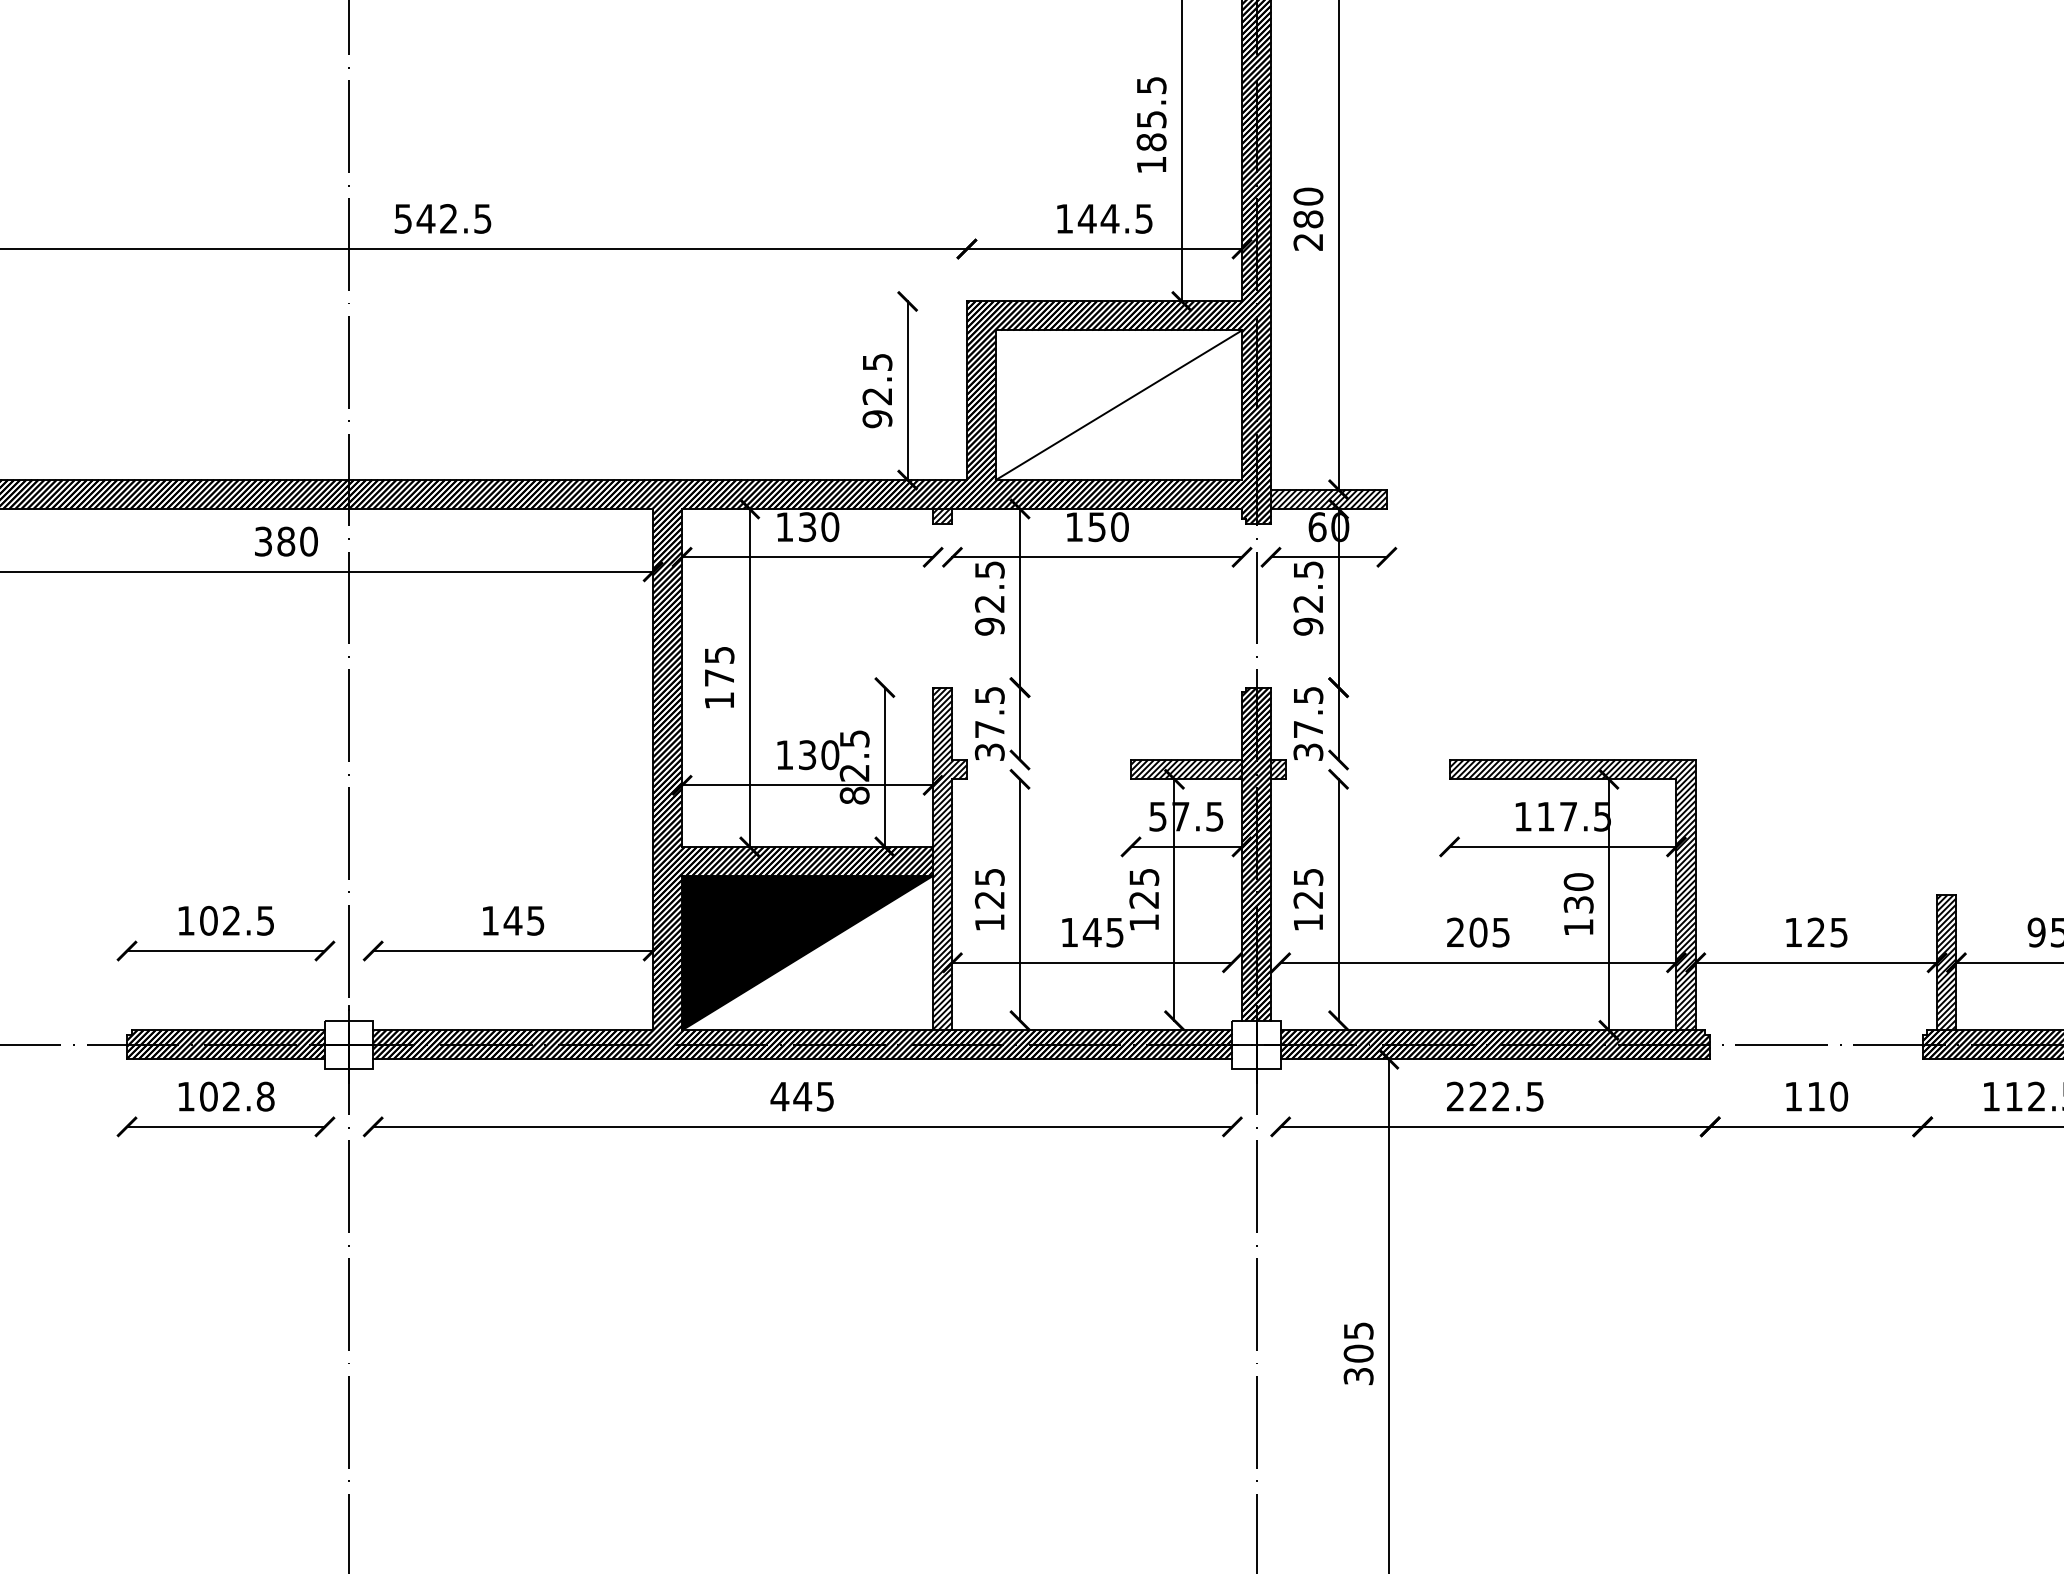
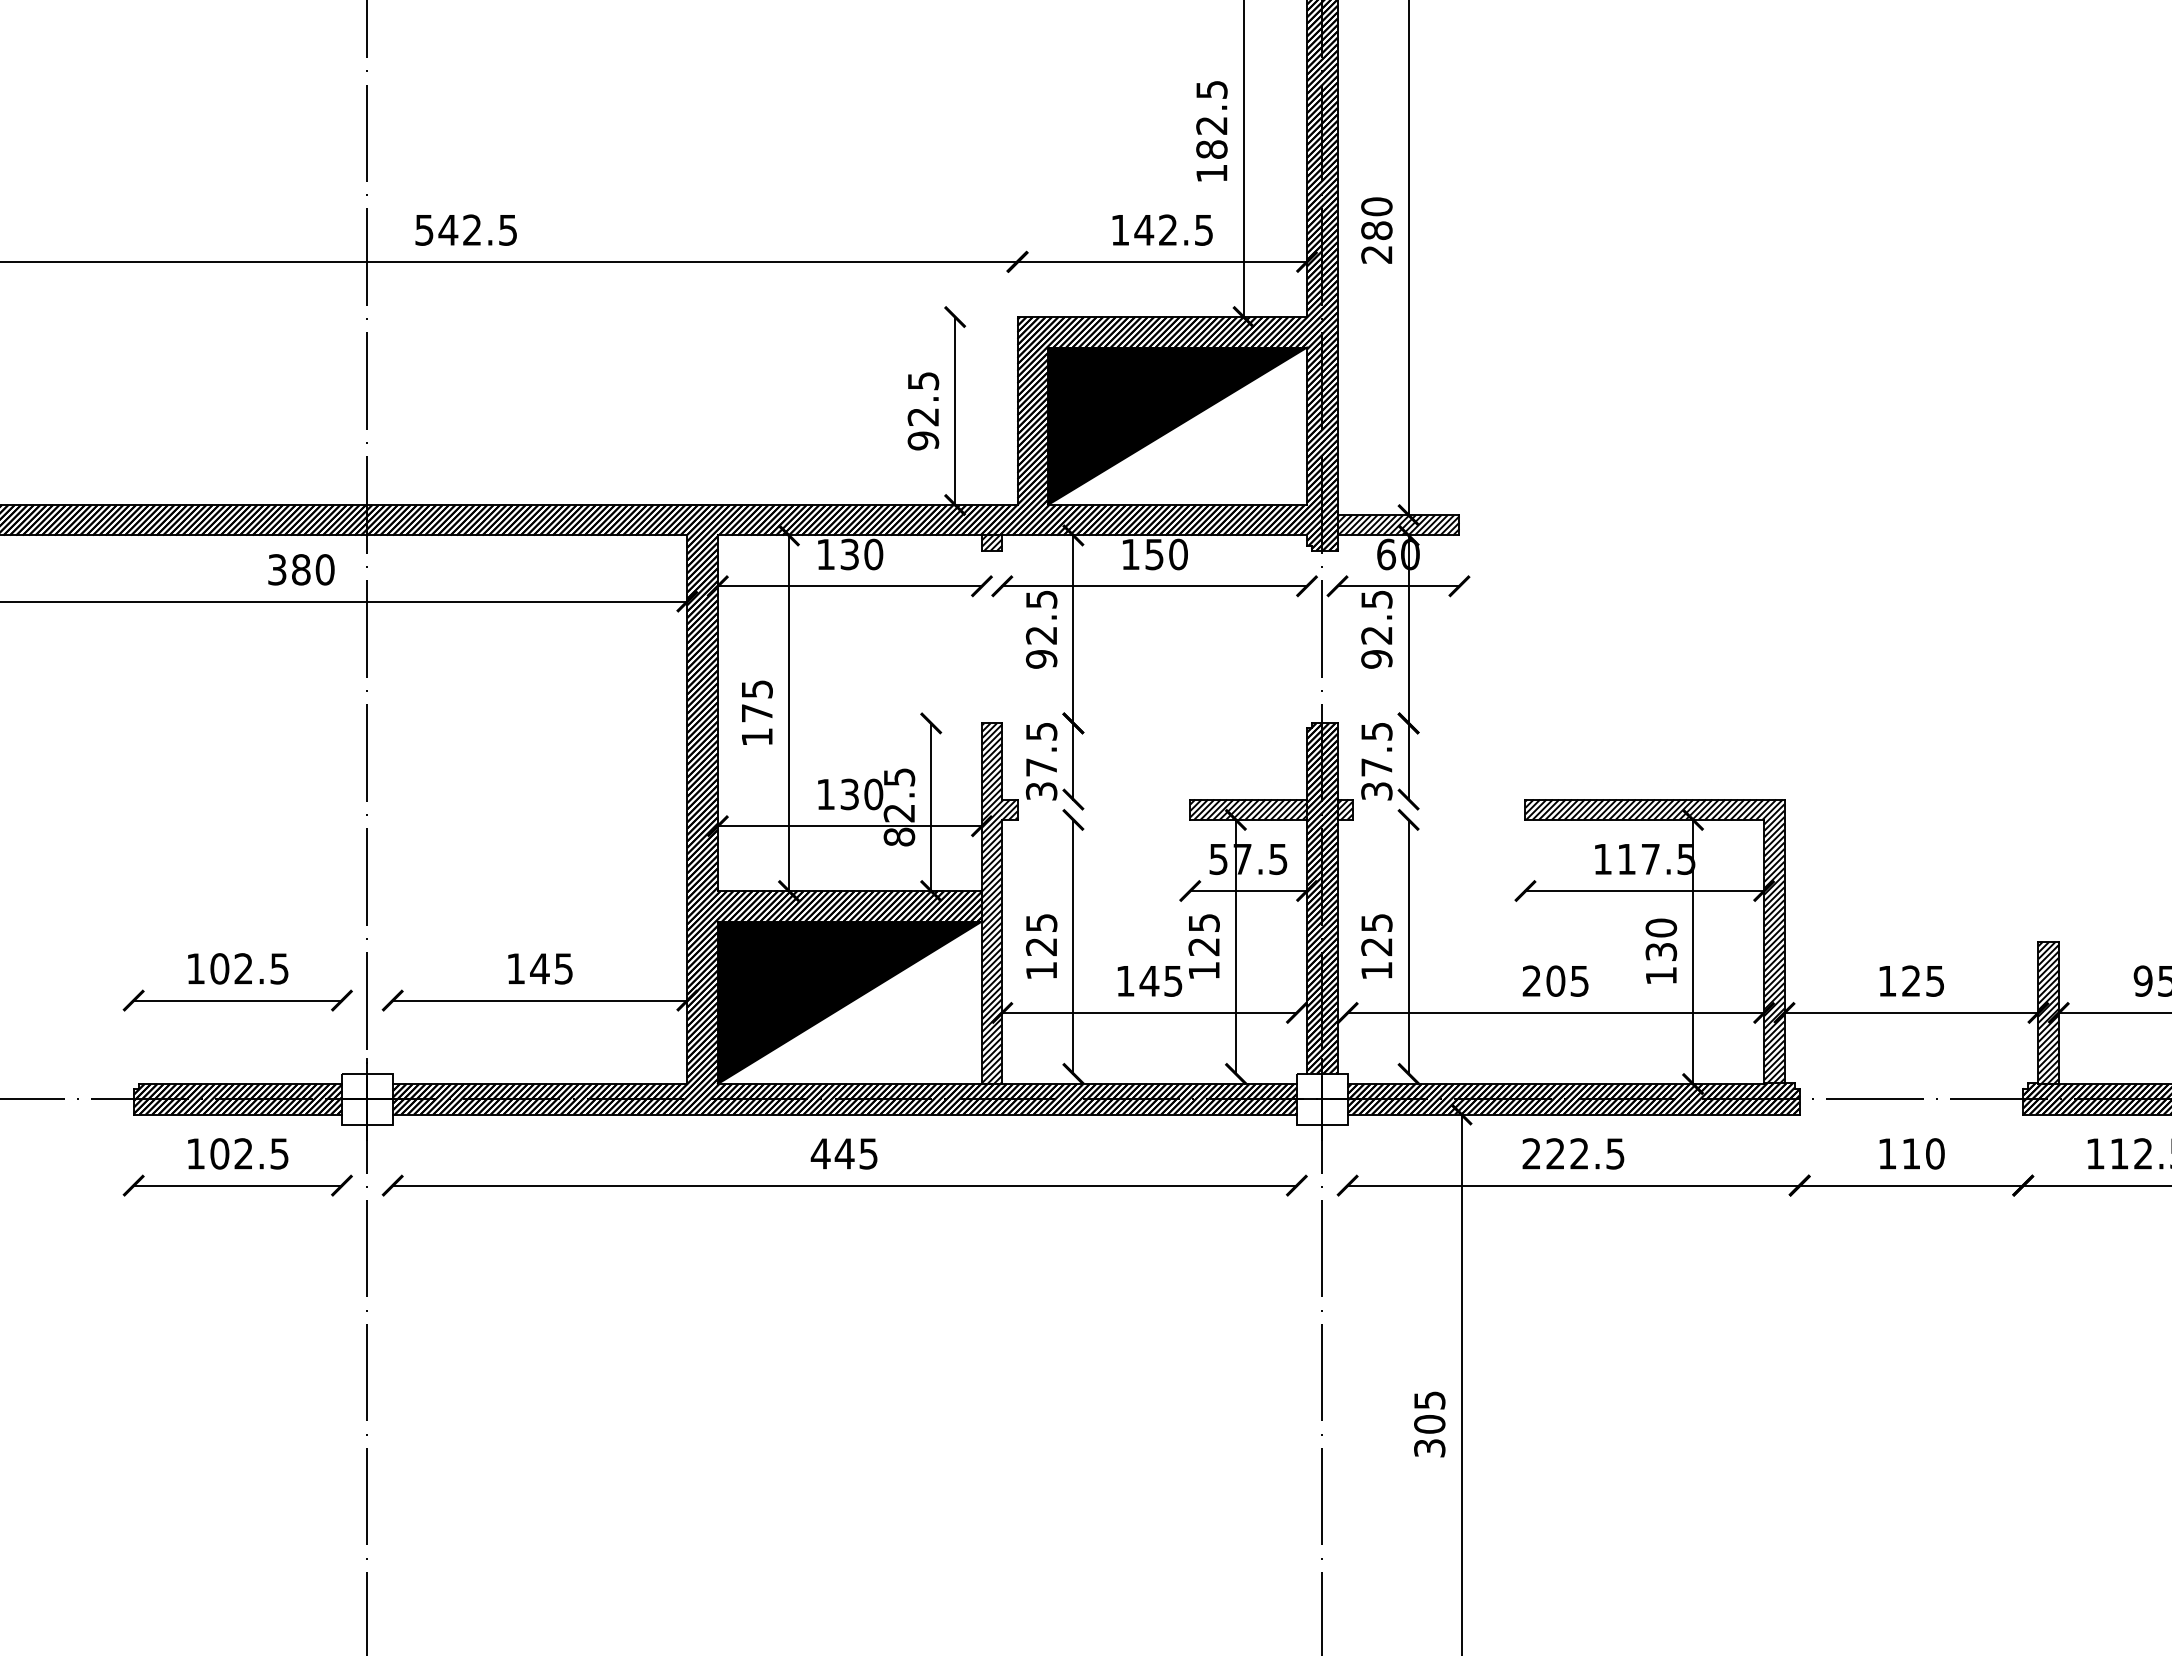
text: (1151, 119) -> (1211, 125), 185.5 -> 182.5
text: (1110, 218) -> (1168, 229), 144.5 -> 142.5
fill: (1118, 405) -> (1177, 426), added
text: (265, 1096) -> (279, 1153), 102.8 -> 102.5

